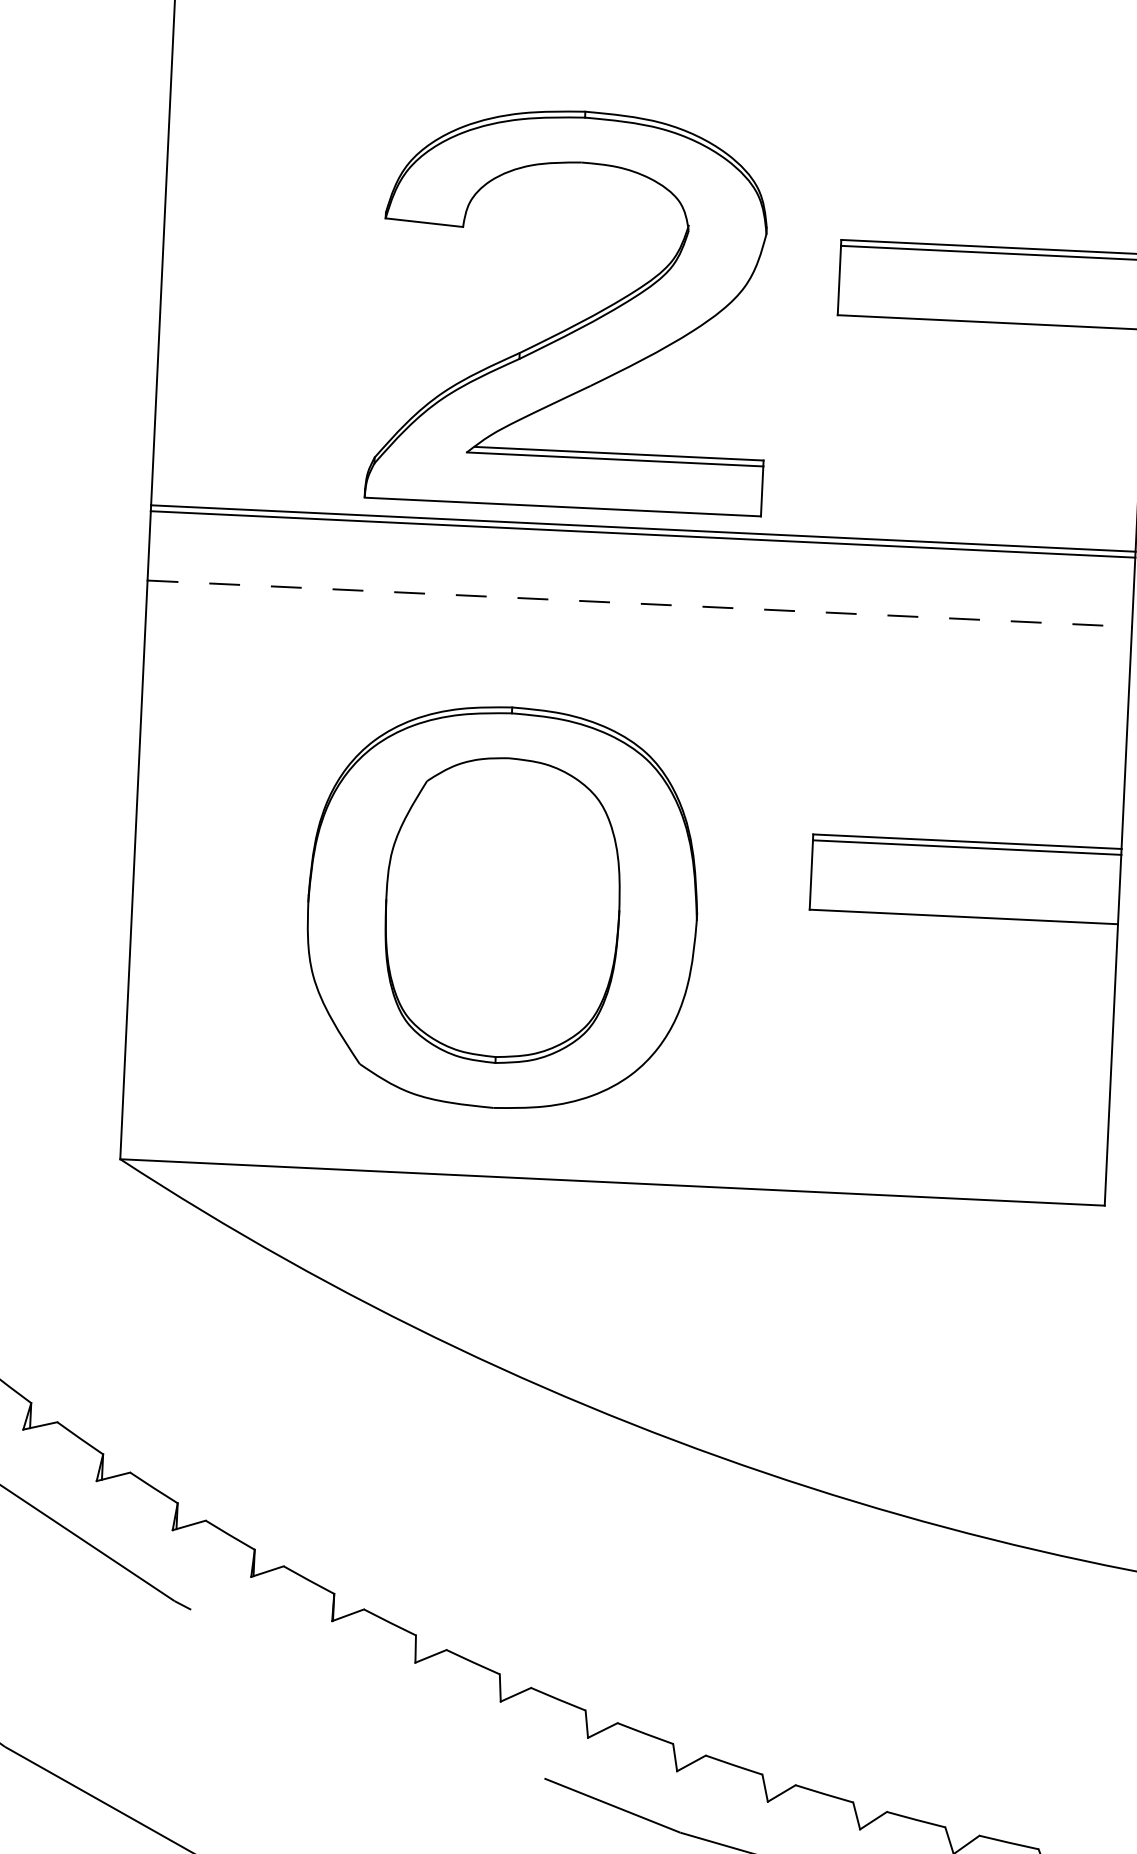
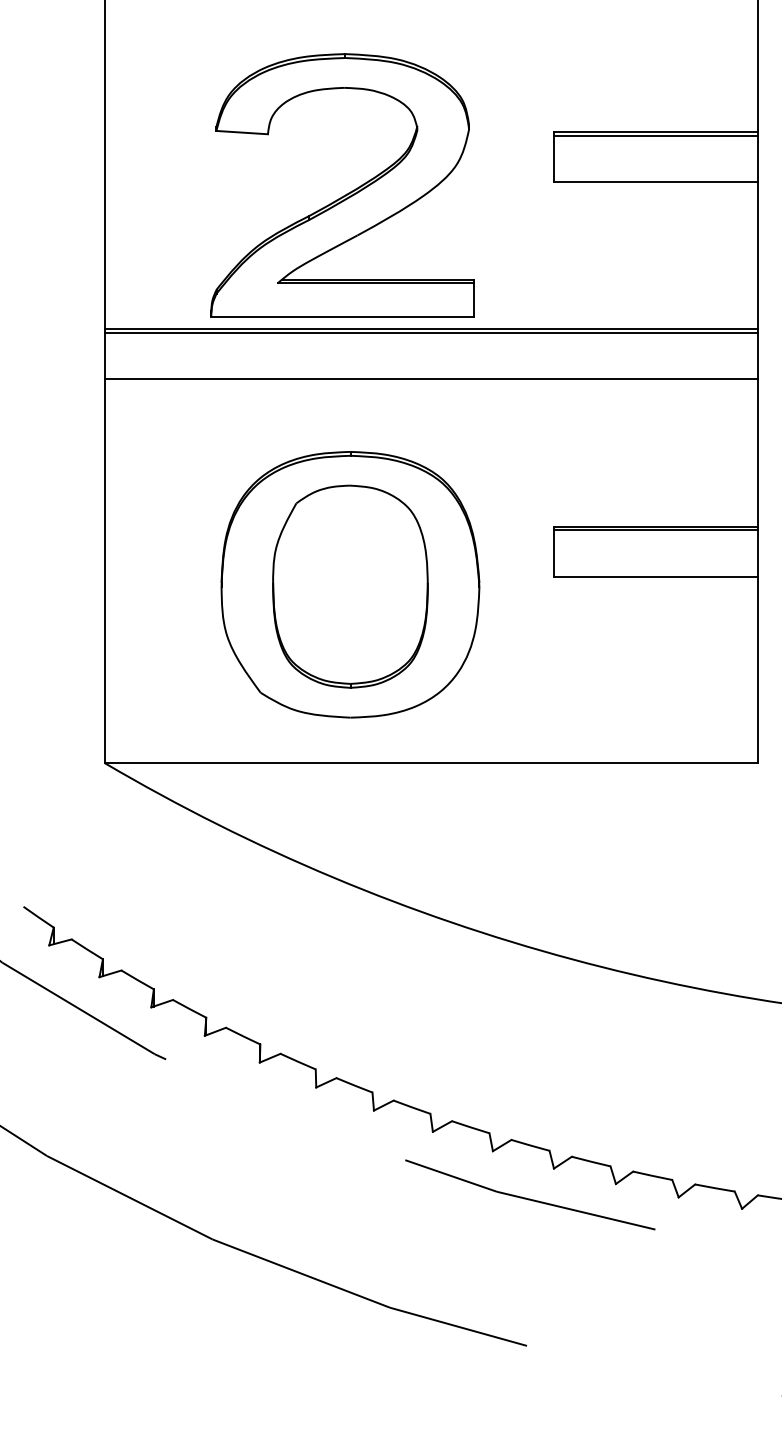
part: (580, 320) -> (348, 192), moved
line: (639, 604) -> (431, 379), dashed -> solid

